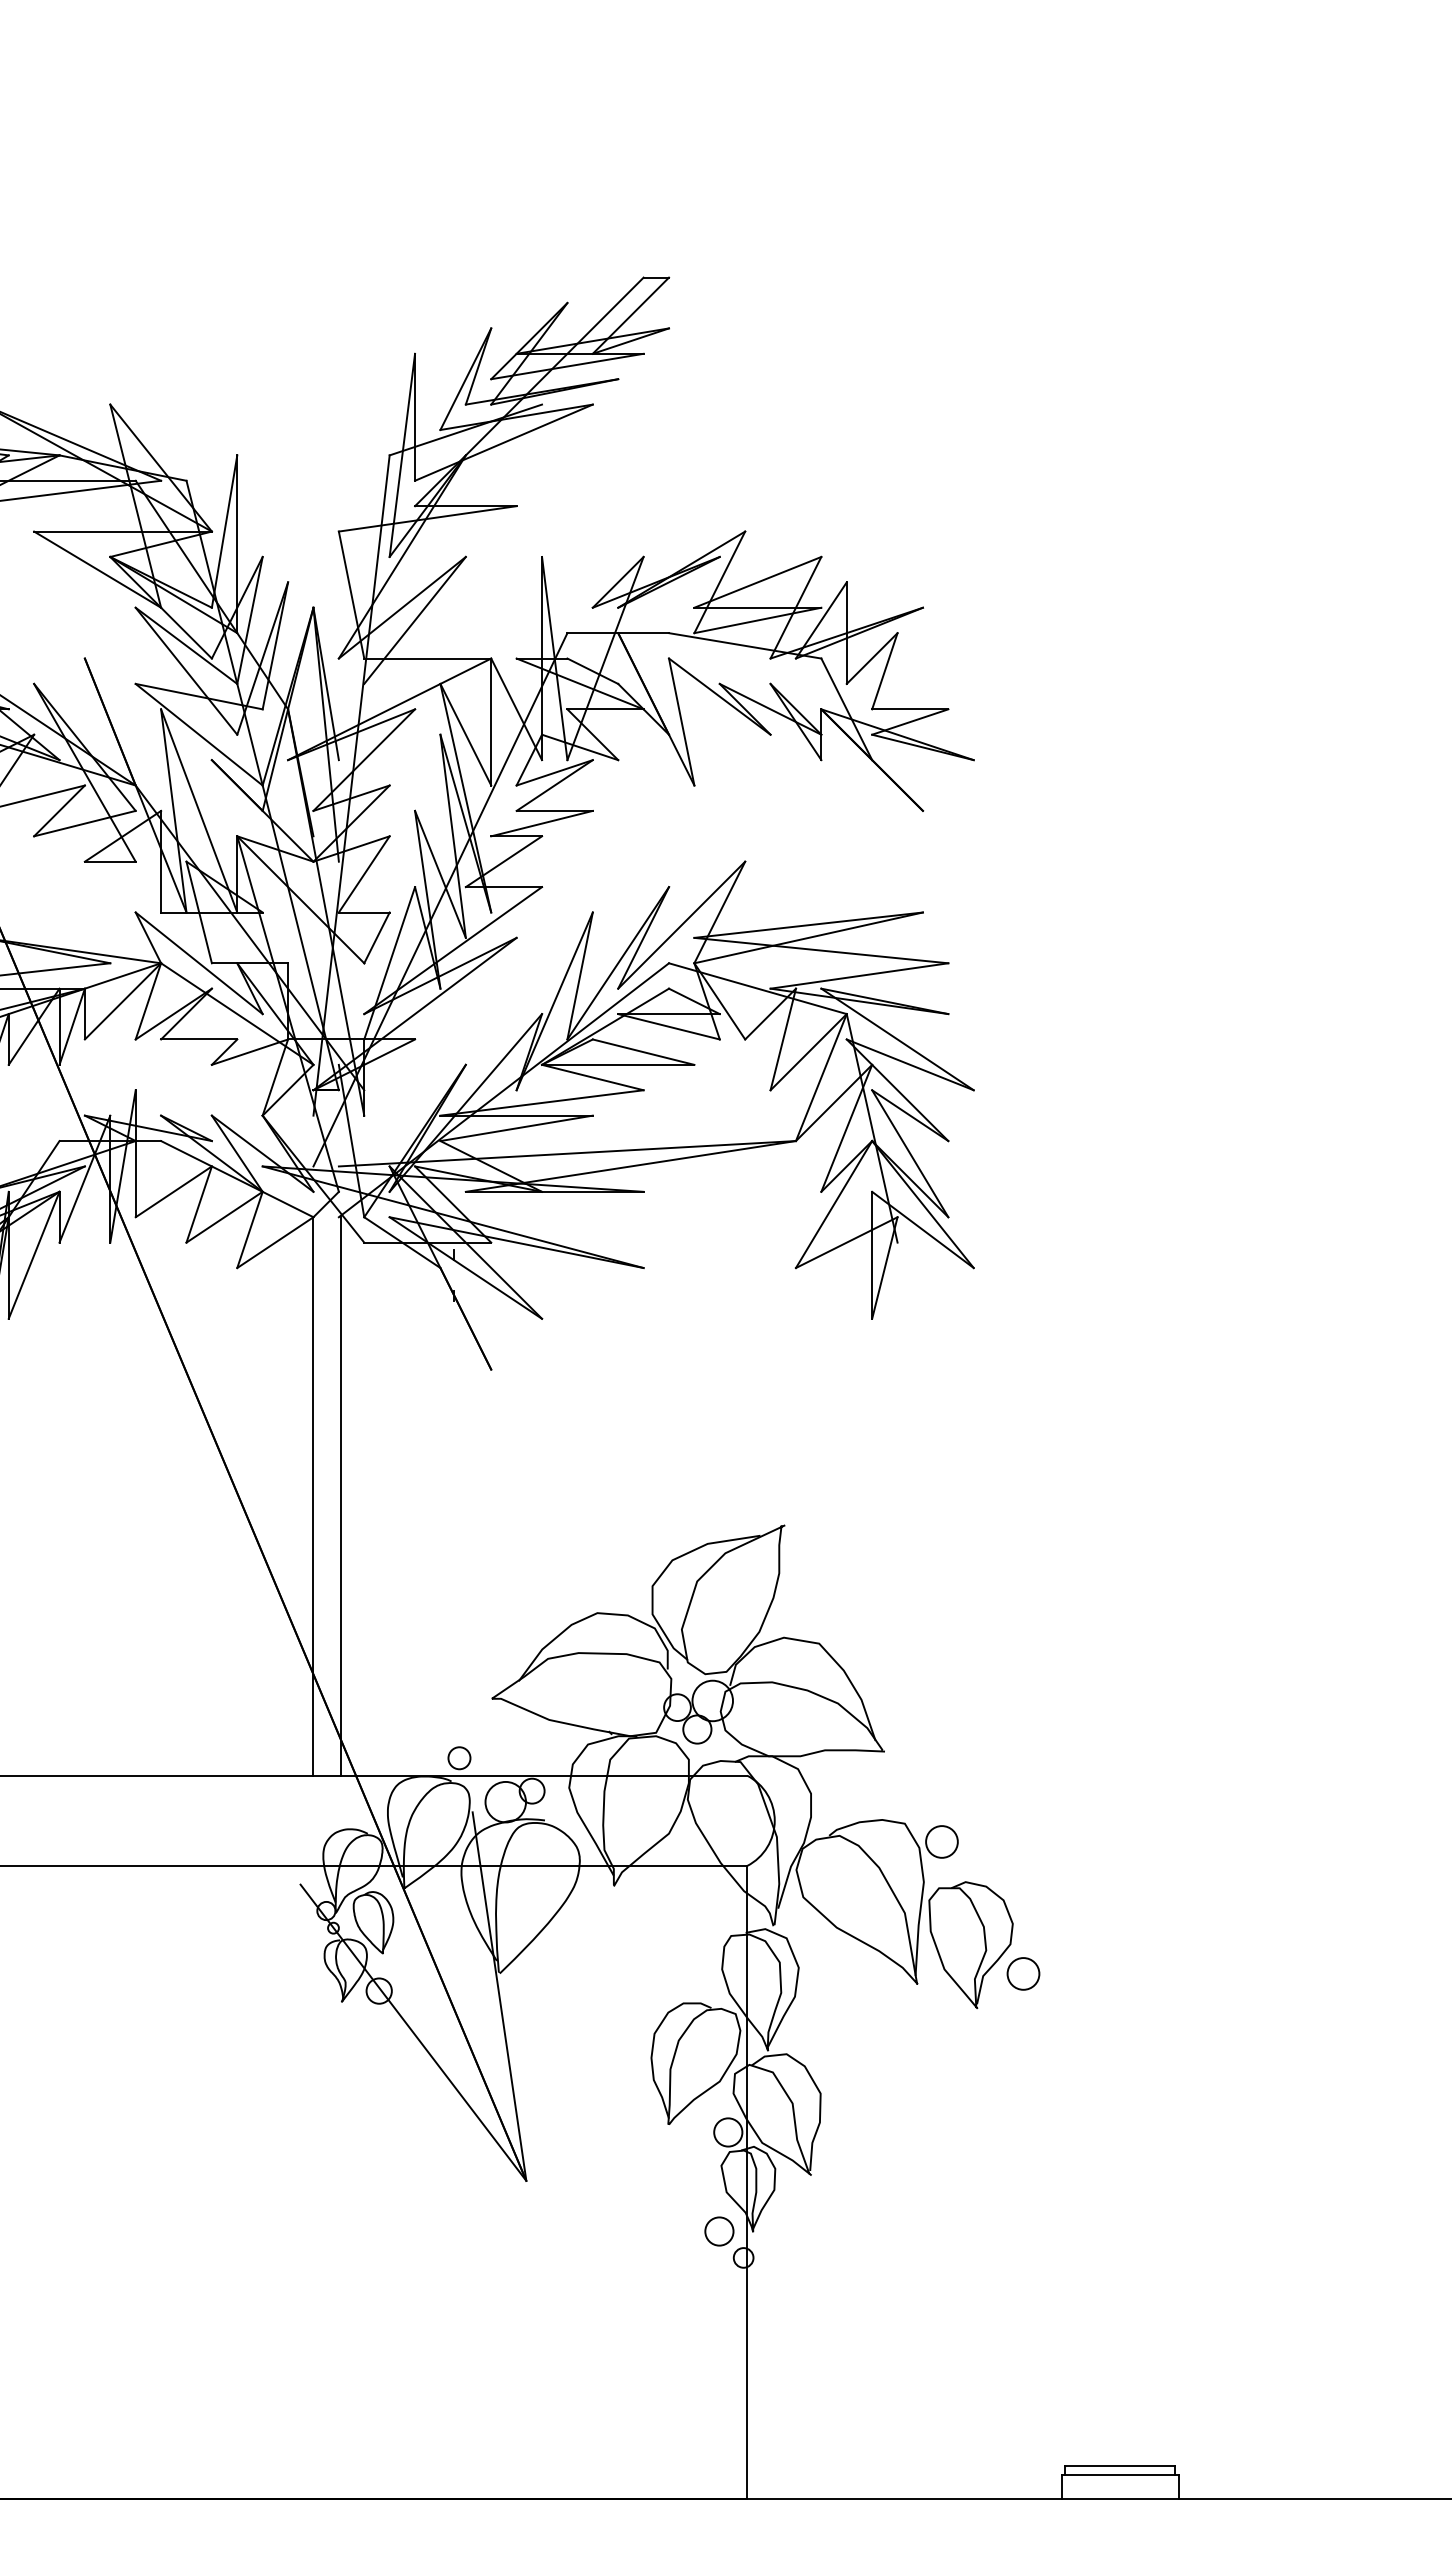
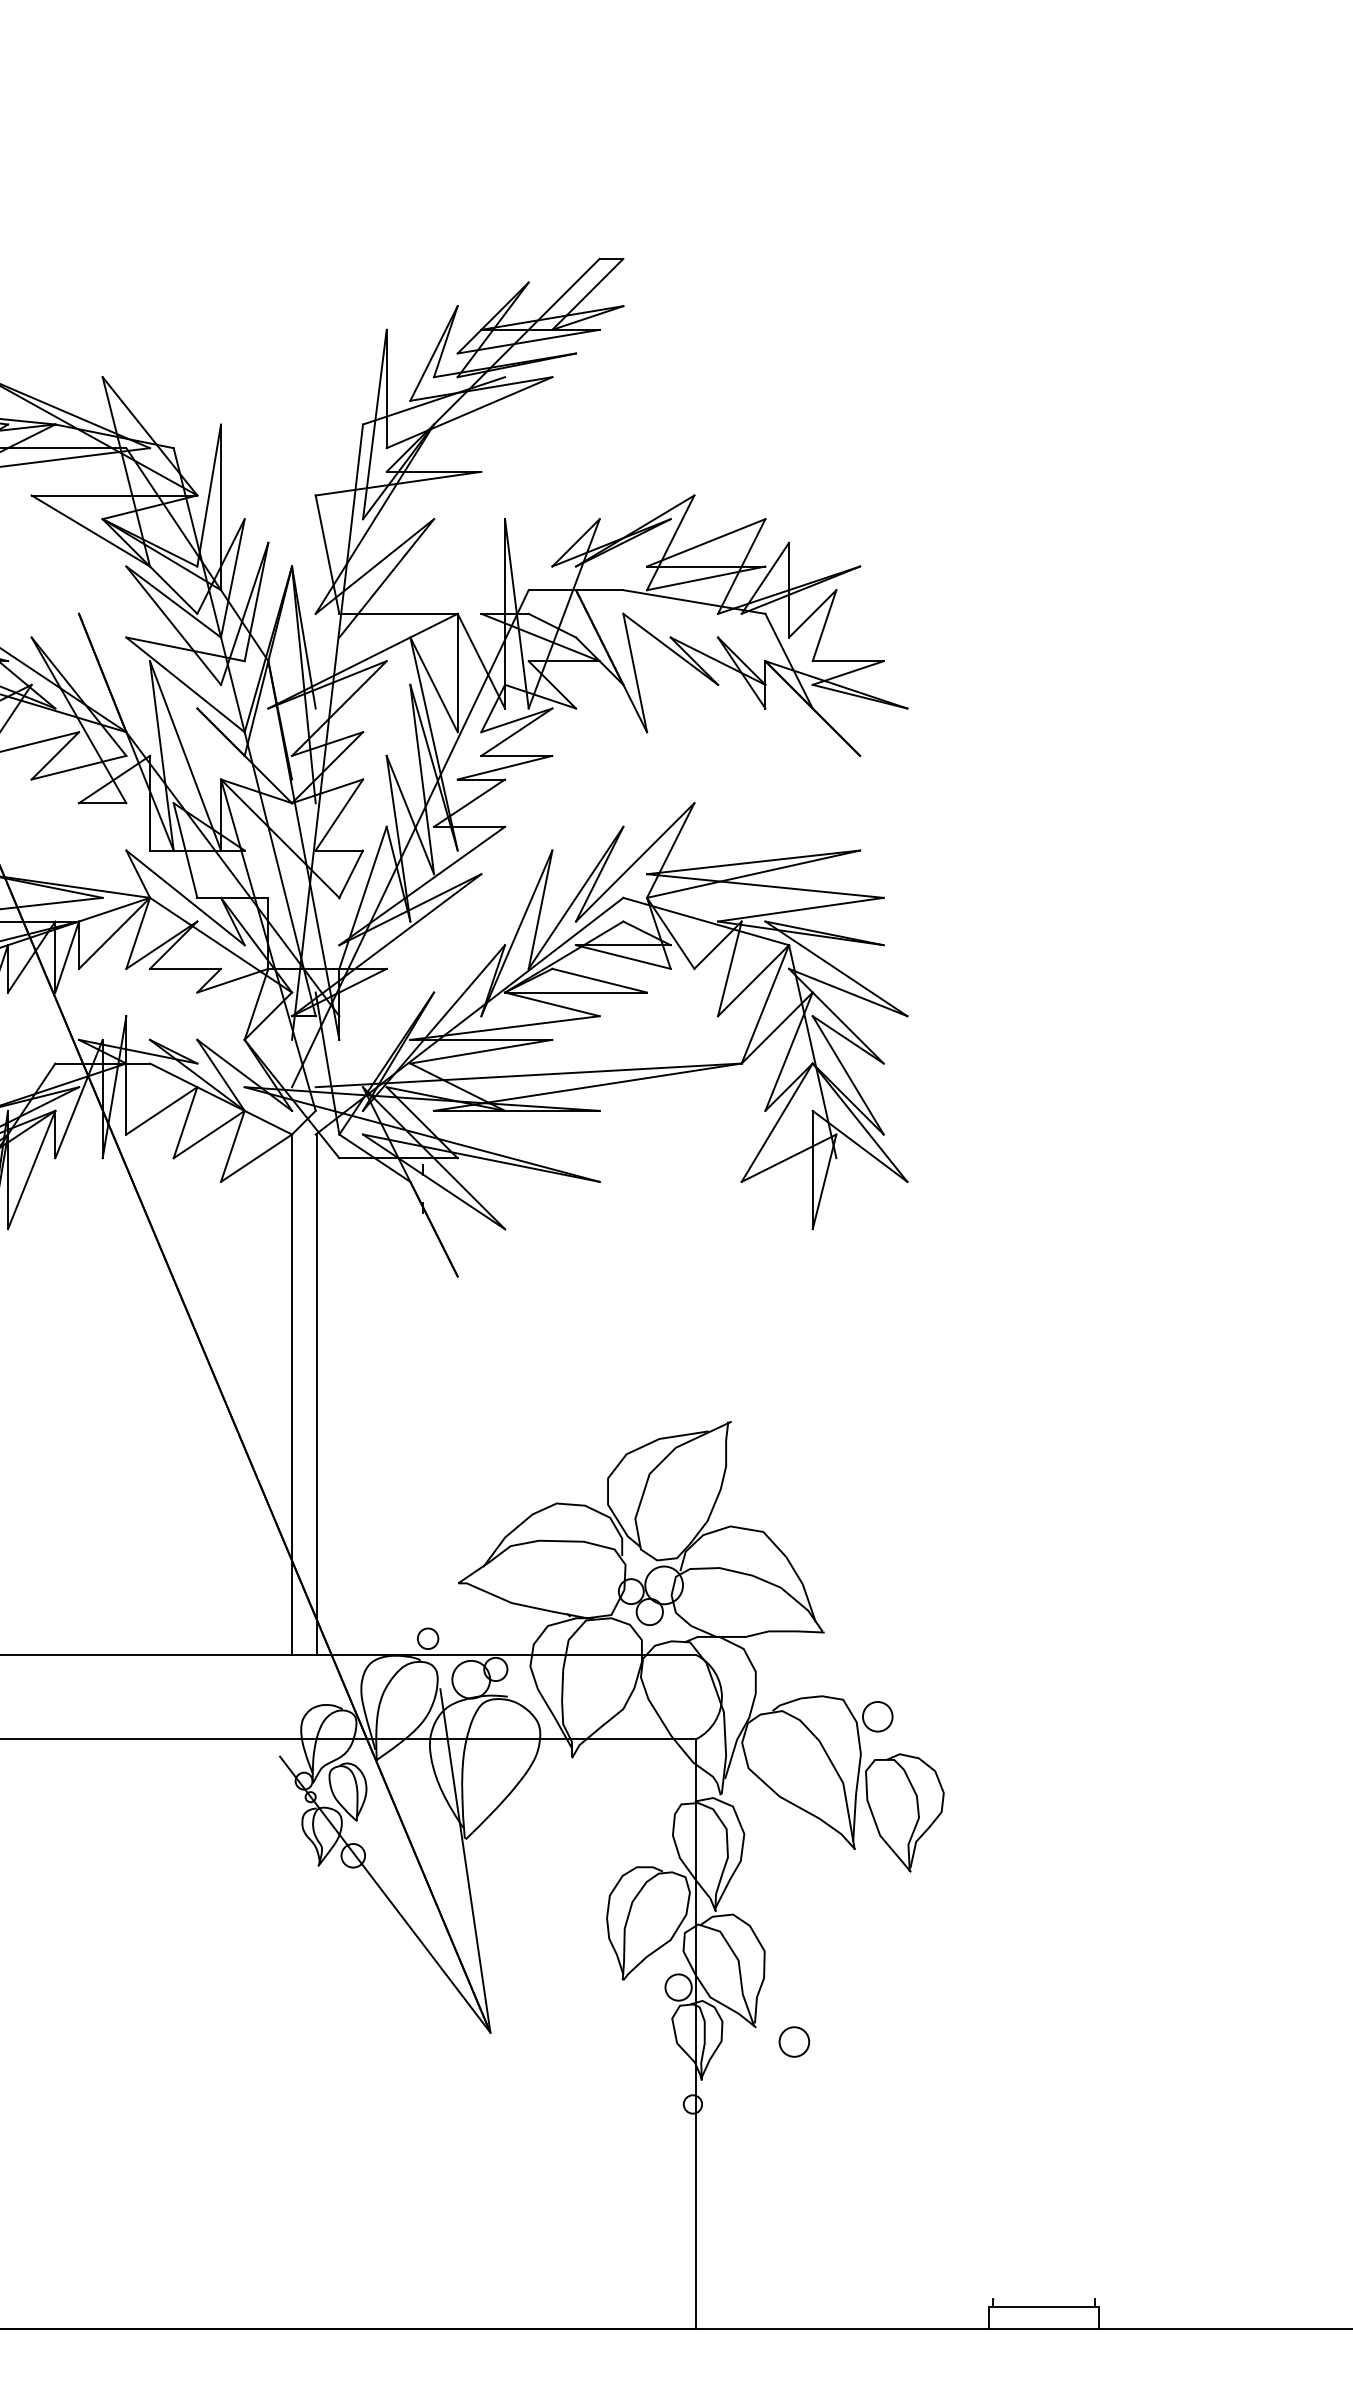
circle: (1023, 1973) -> (794, 2041), moved
circle: (719, 2231) -> (670, 2079), removed
line: (1120, 2466) -> (1044, 2298), removed

